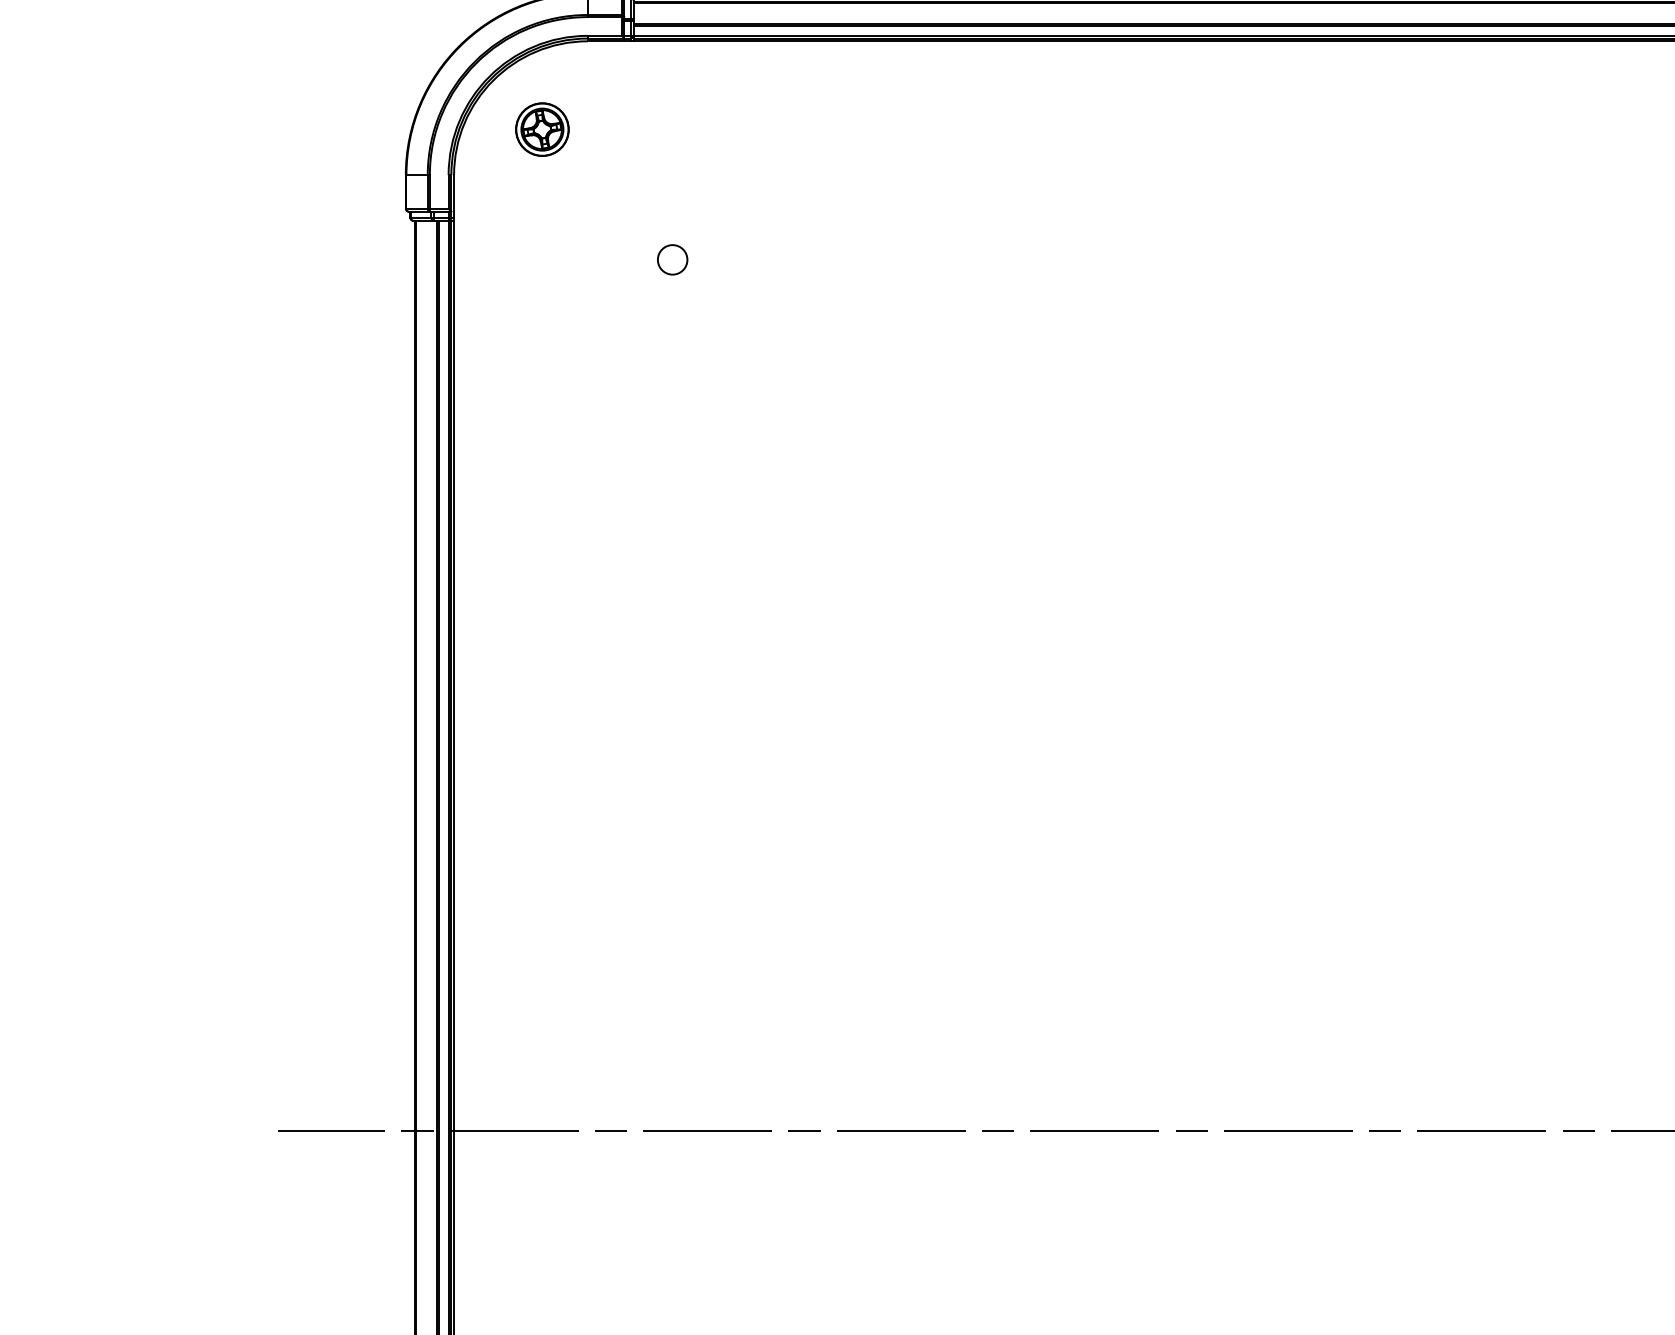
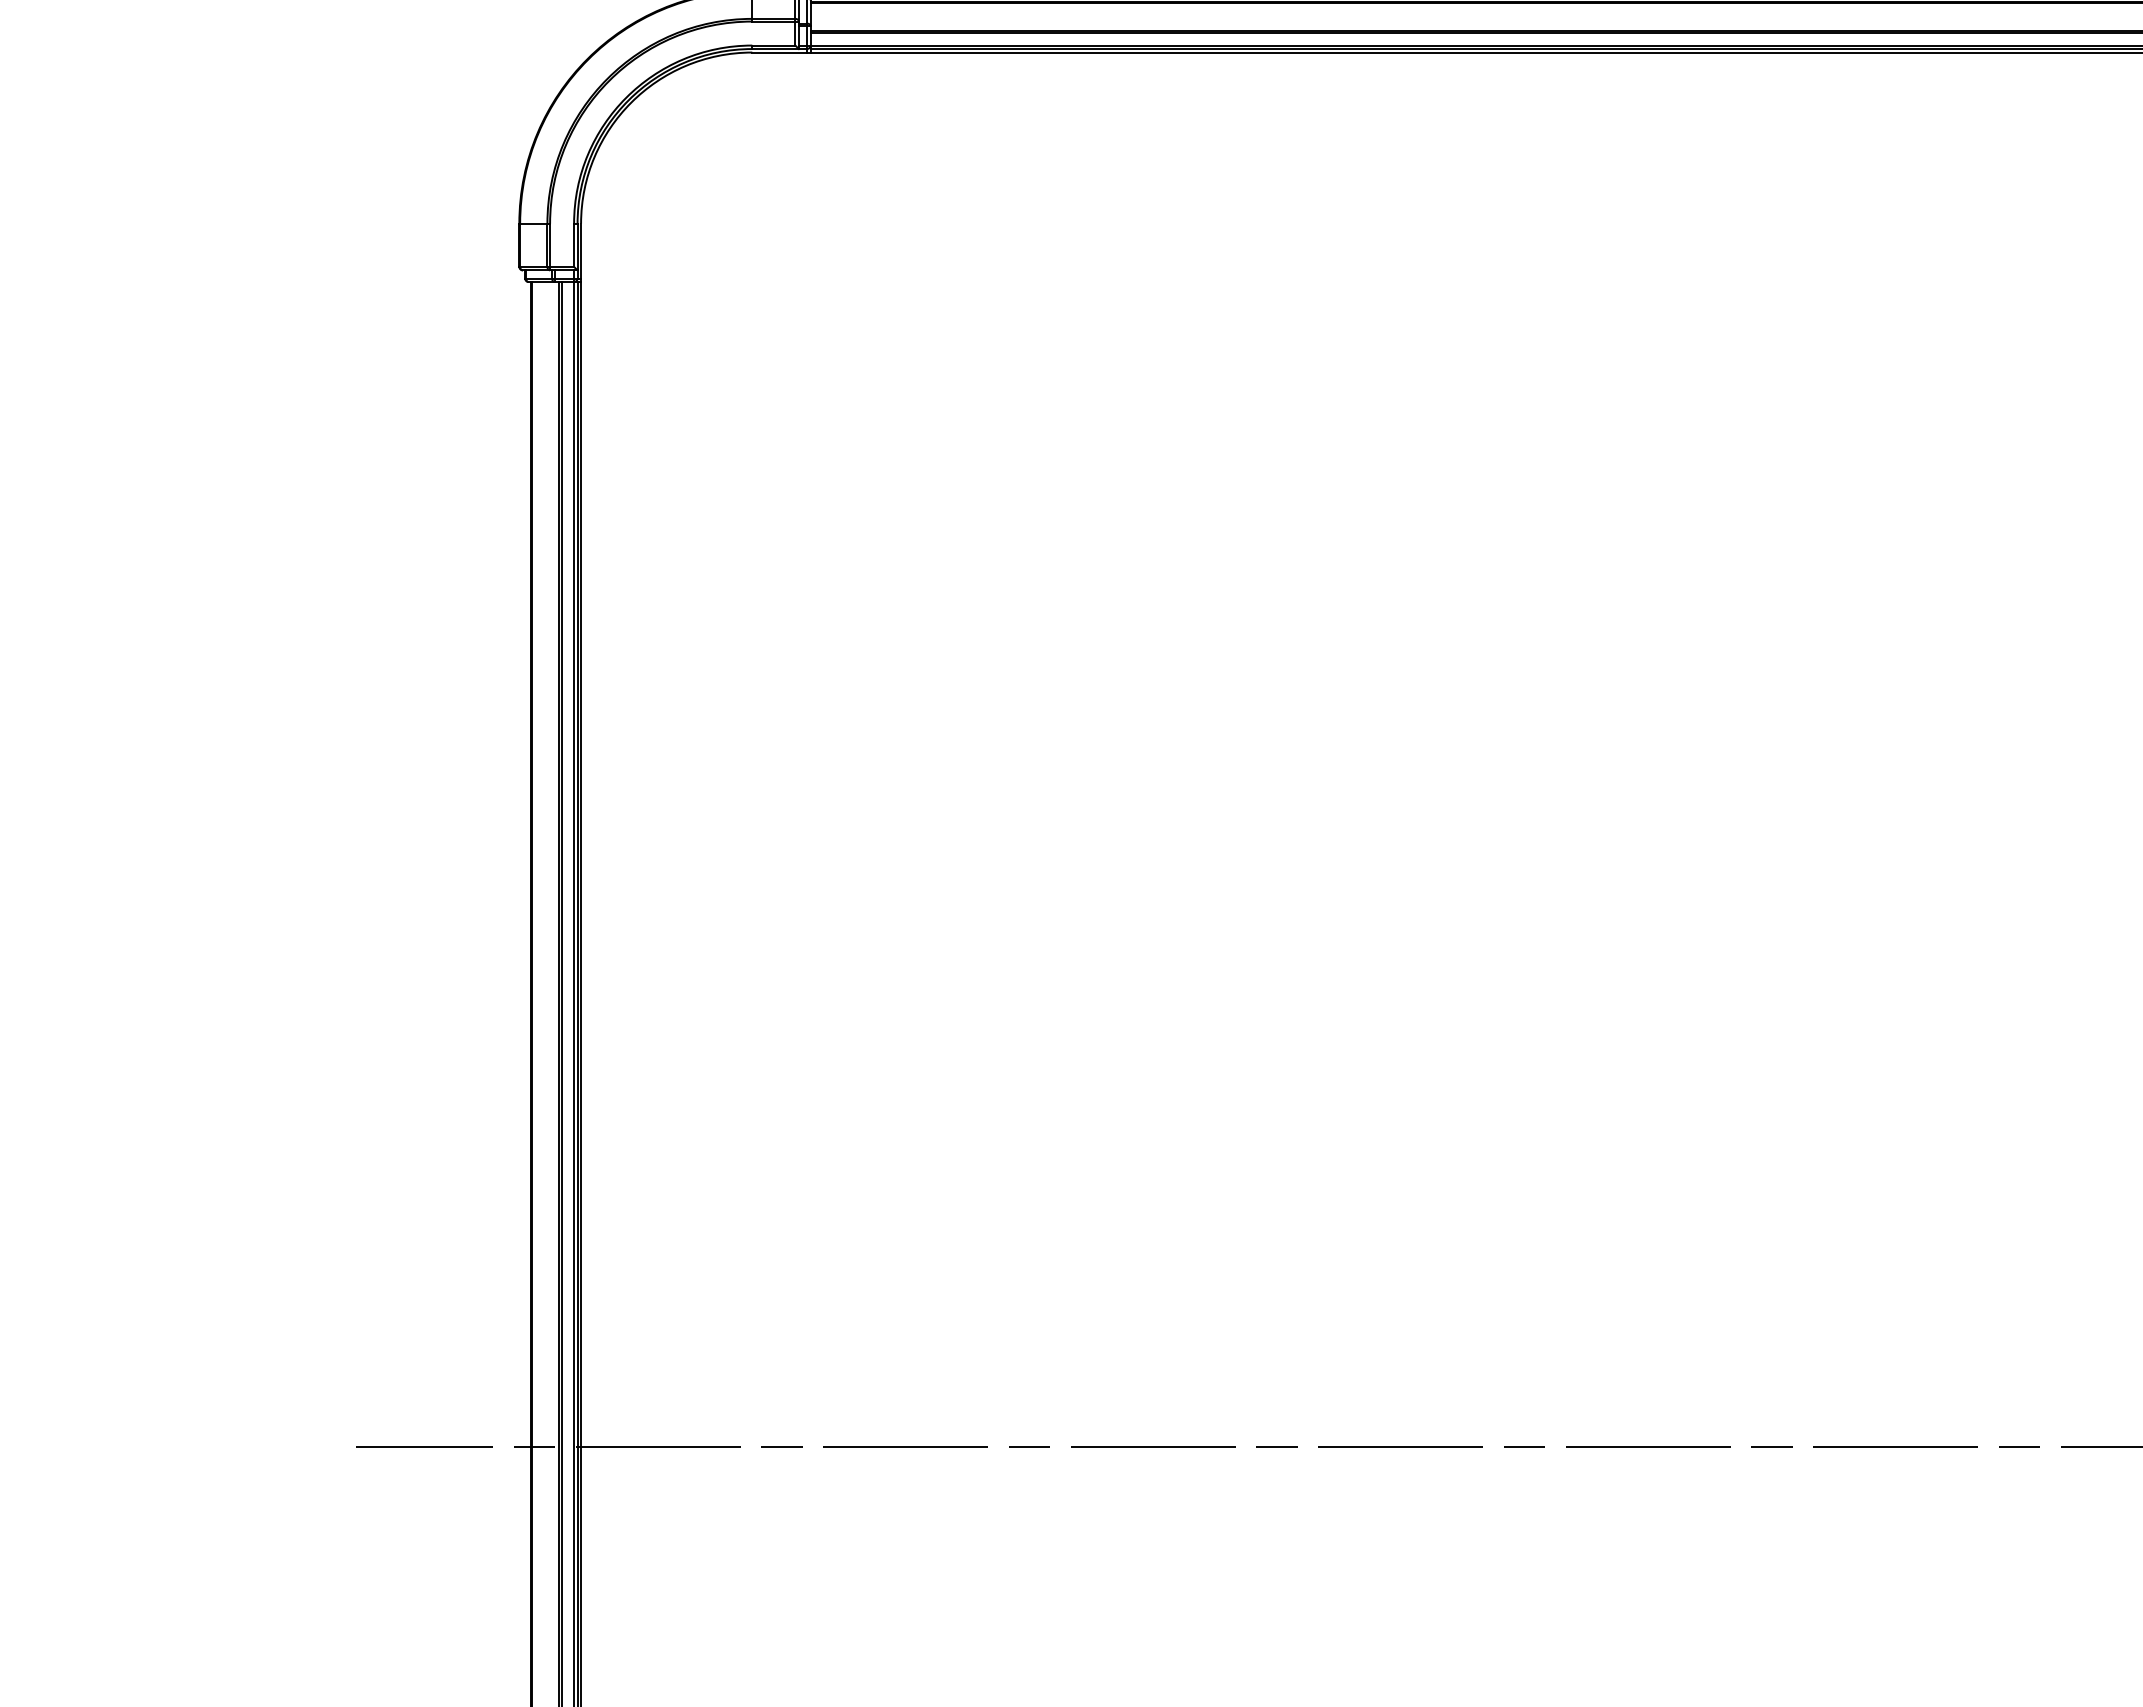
part: (541, 129) -> (693, 165), removed
circle: (672, 259) -> (860, 331), removed

